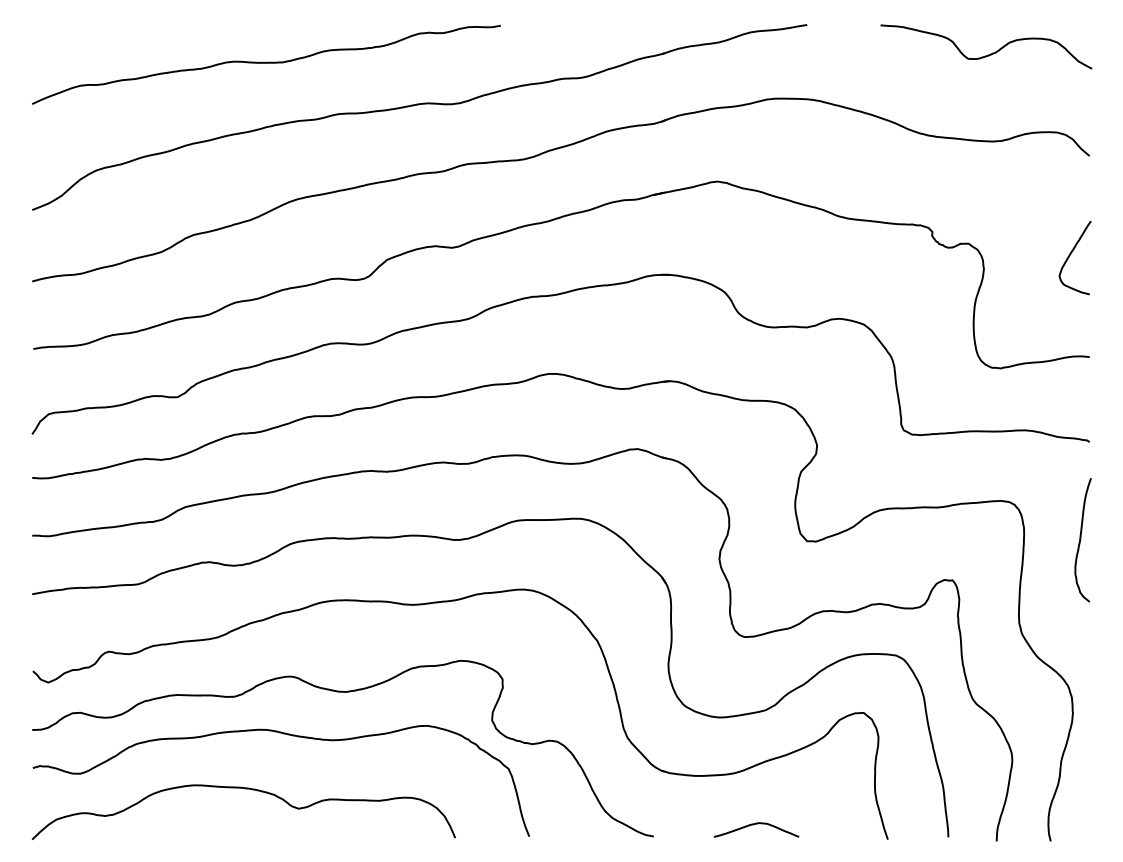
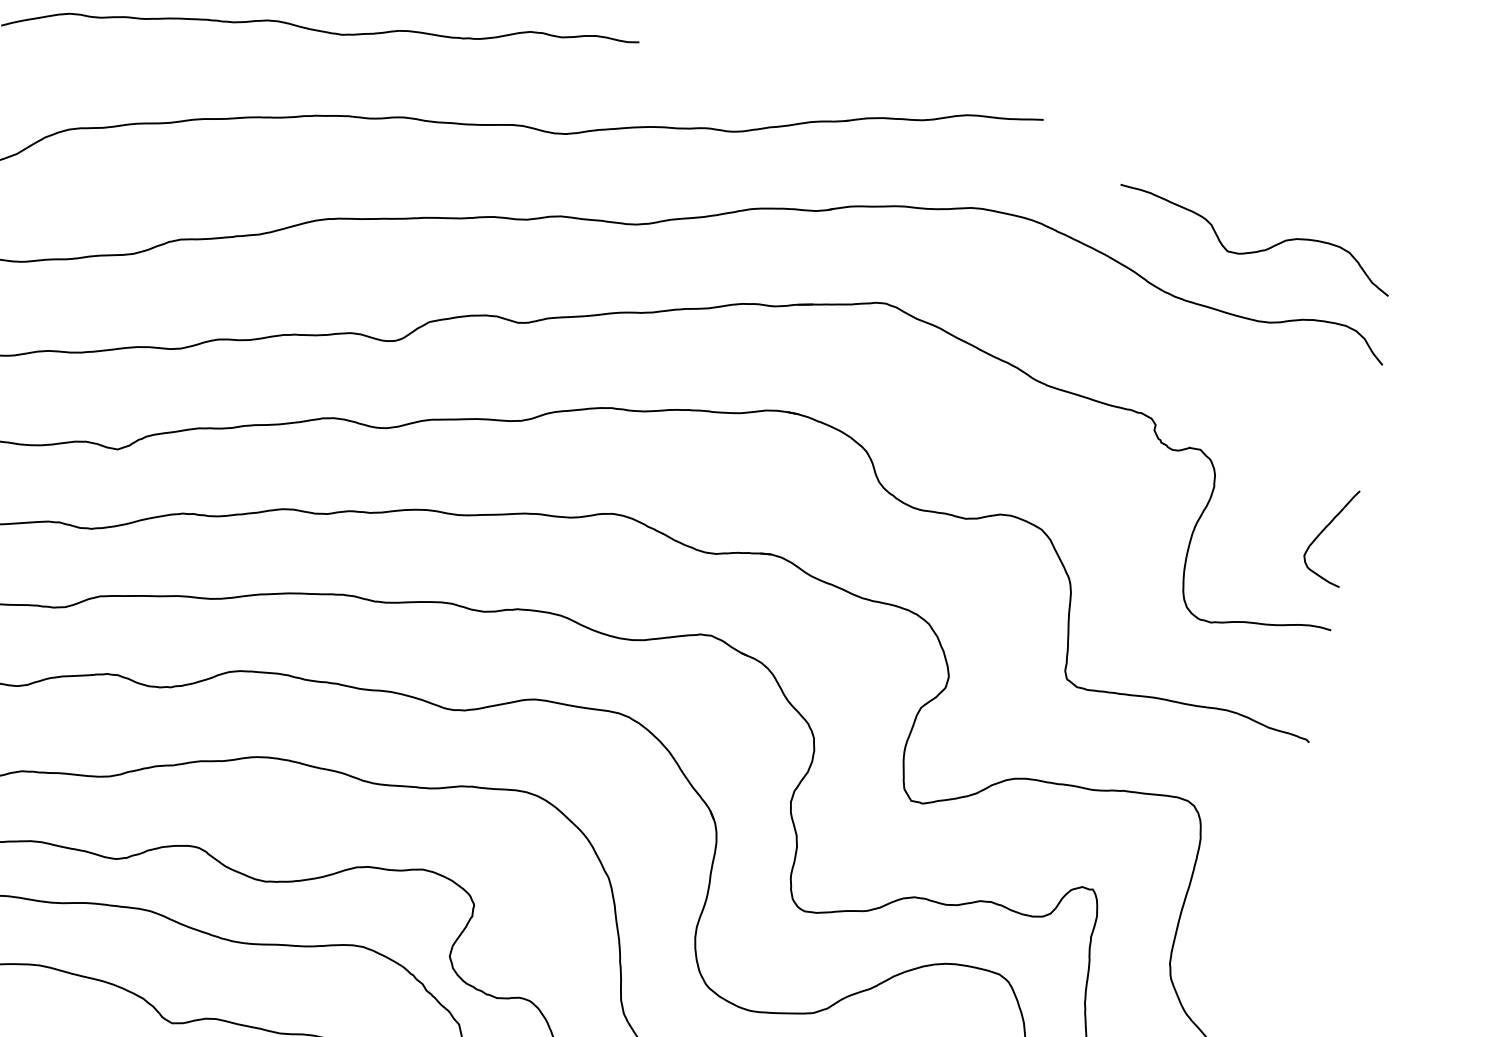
curve: (990, 53) -> (1258, 249), moved
curve: (1071, 254) -> (1325, 529), moved
curve: (1081, 539) -> (1273, 868), removed

